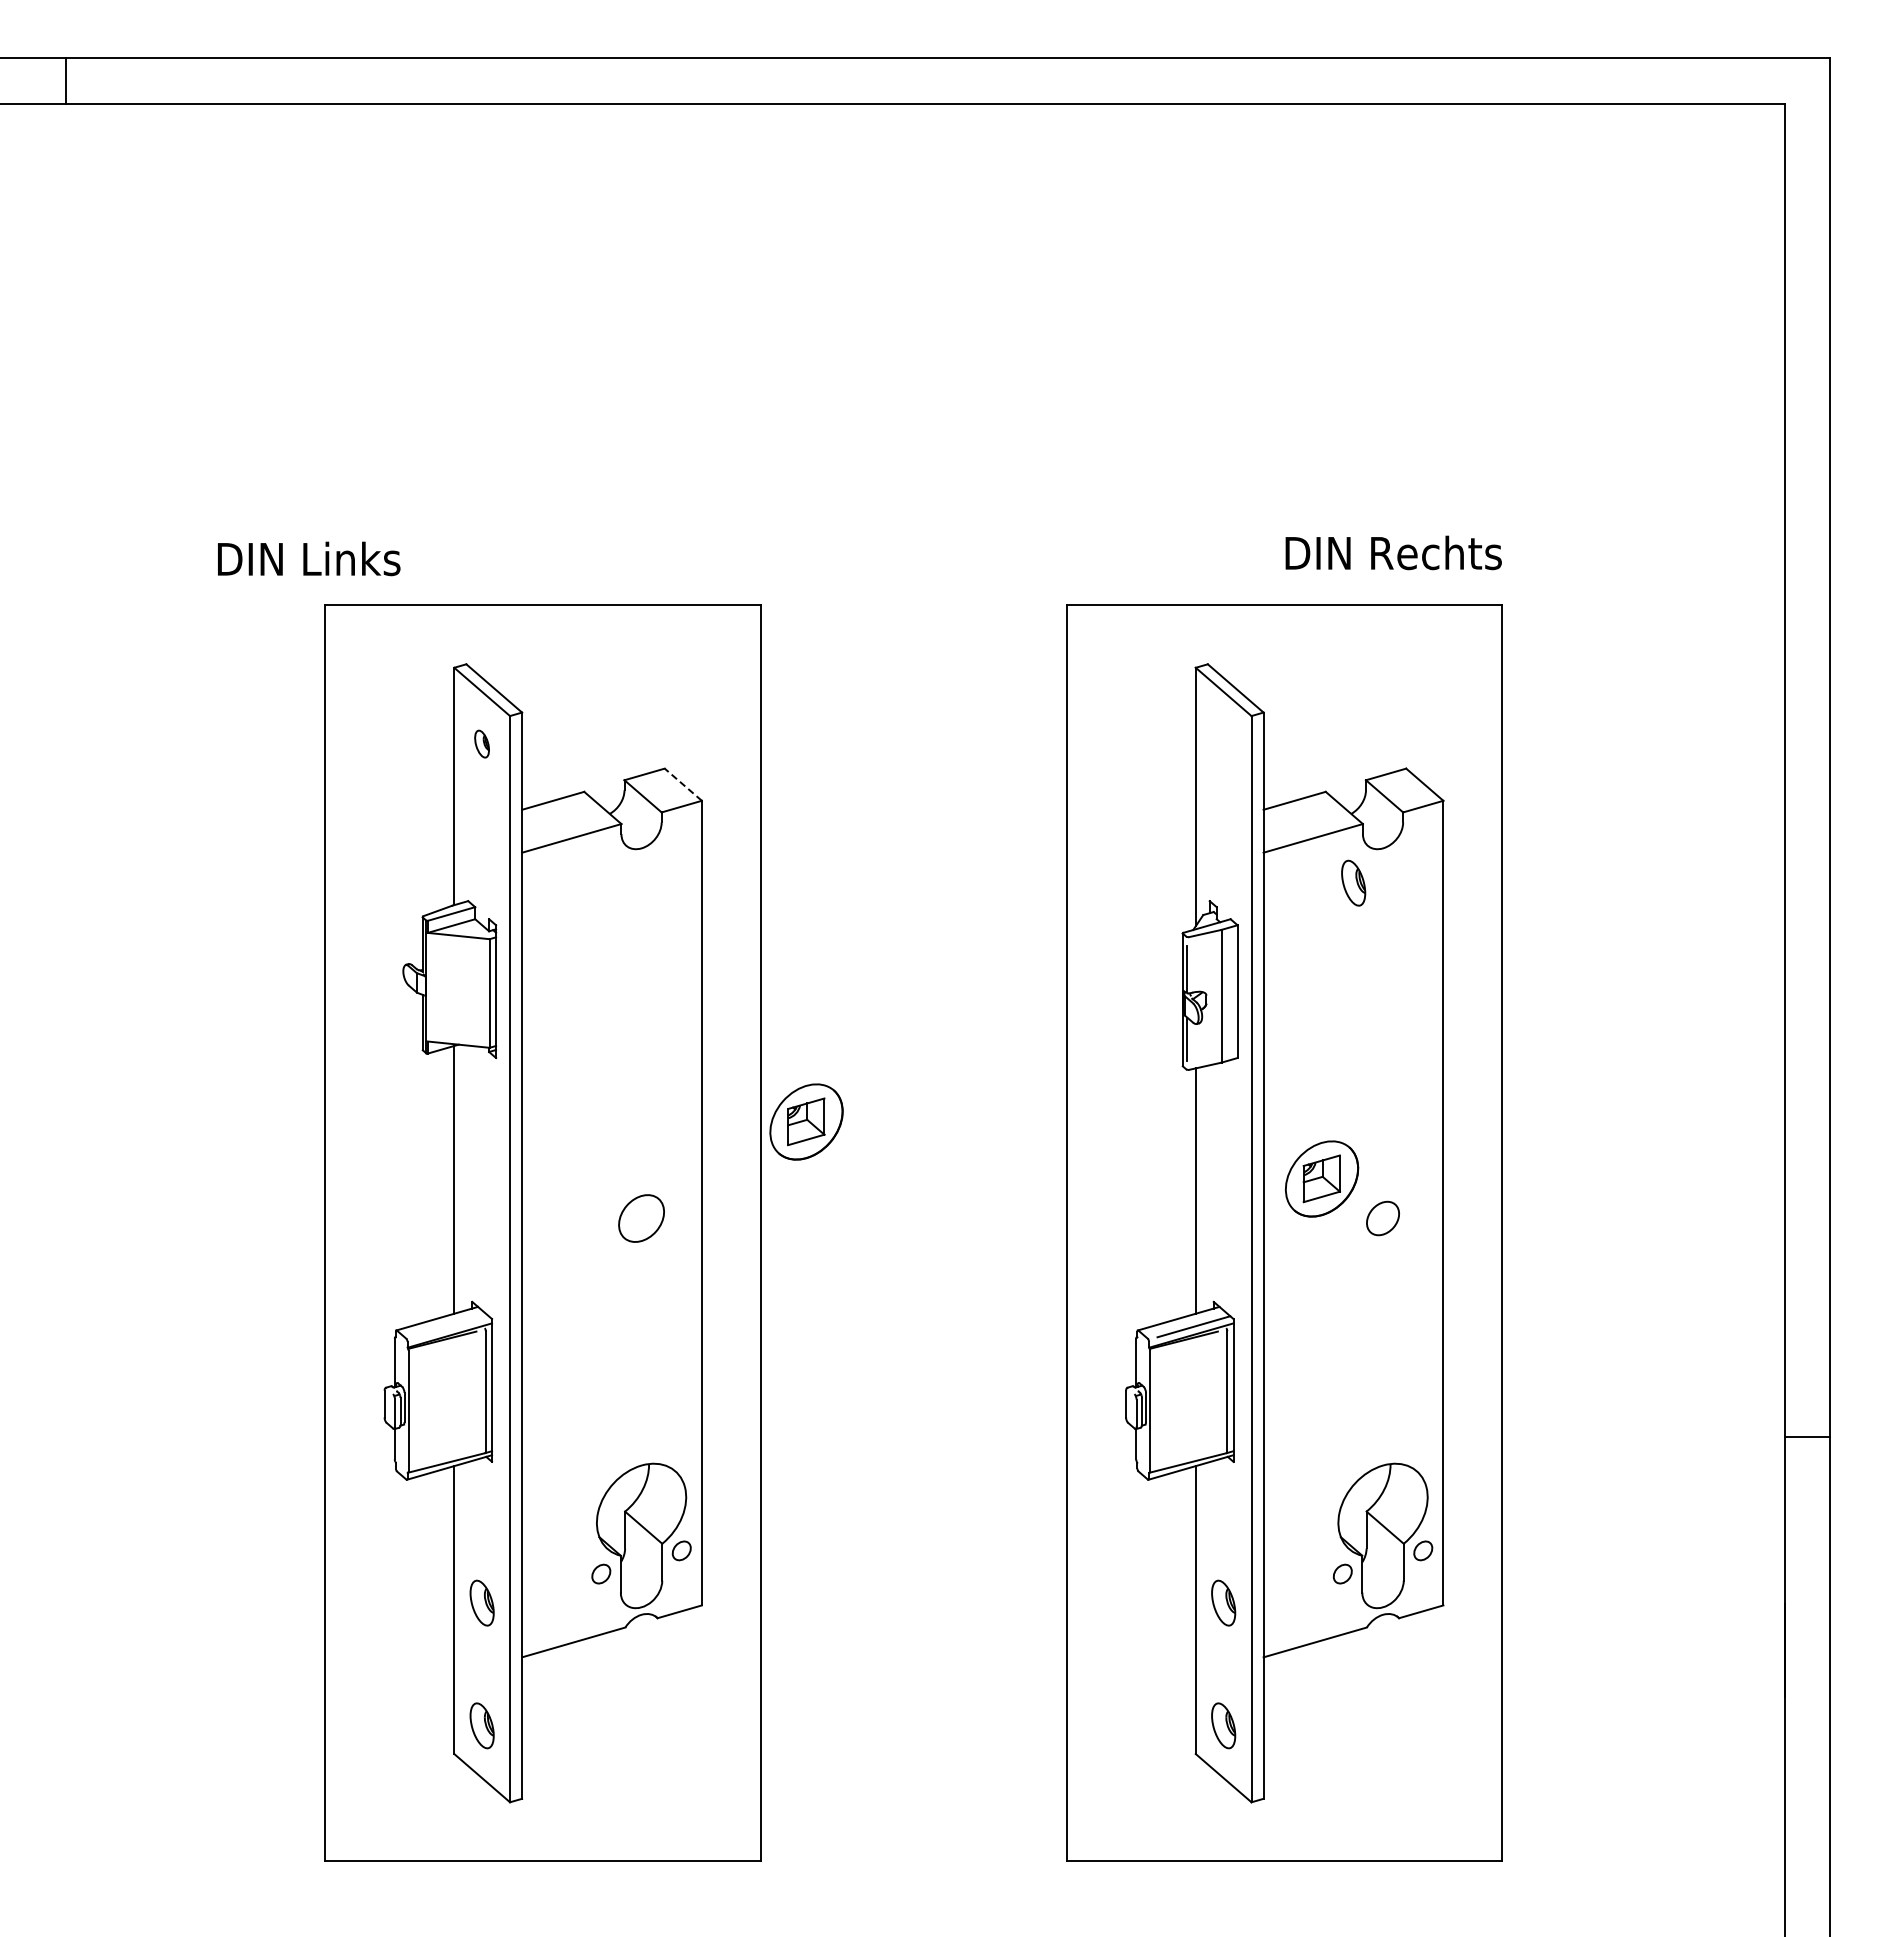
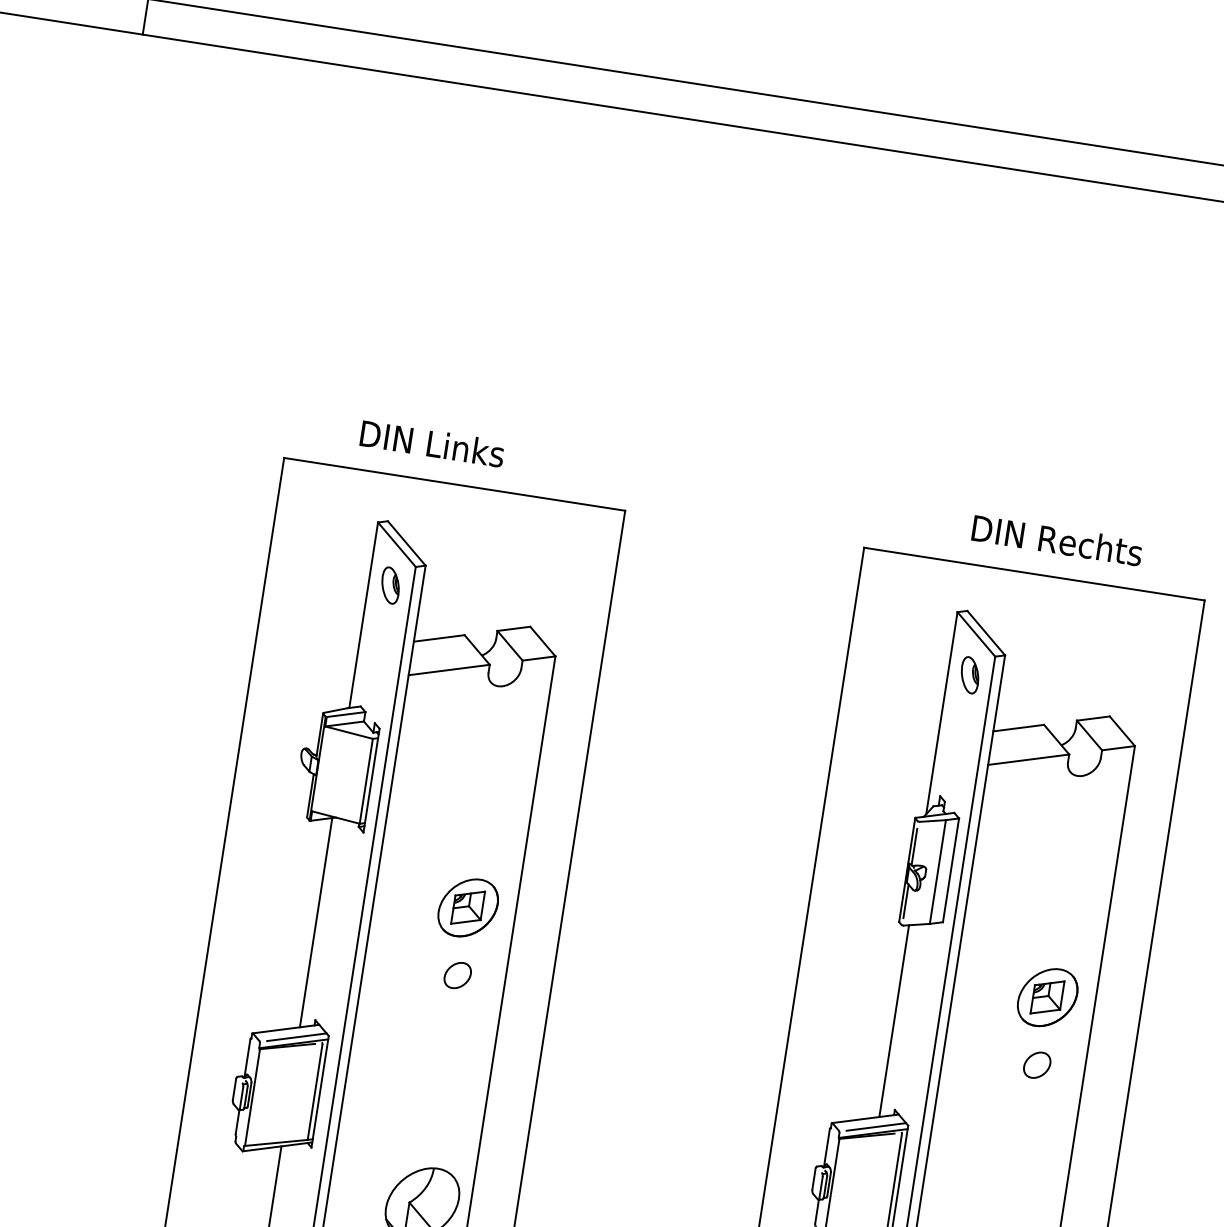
text: (1393, 552) -> (1057, 540), moved
text: (309, 558) -> (432, 443), moved
part: (481, 743) -> (390, 584), size x1.67
line: (683, 784) -> (543, 641), dashed -> solid
part: (1353, 882) -> (970, 674), moved
part: (806, 1121) -> (468, 907), moved
part: (1321, 1178) -> (1047, 997), moved
part: (641, 1218) -> (457, 975), size x0.71
line: (452, 1326) -> (296, 1037), added

